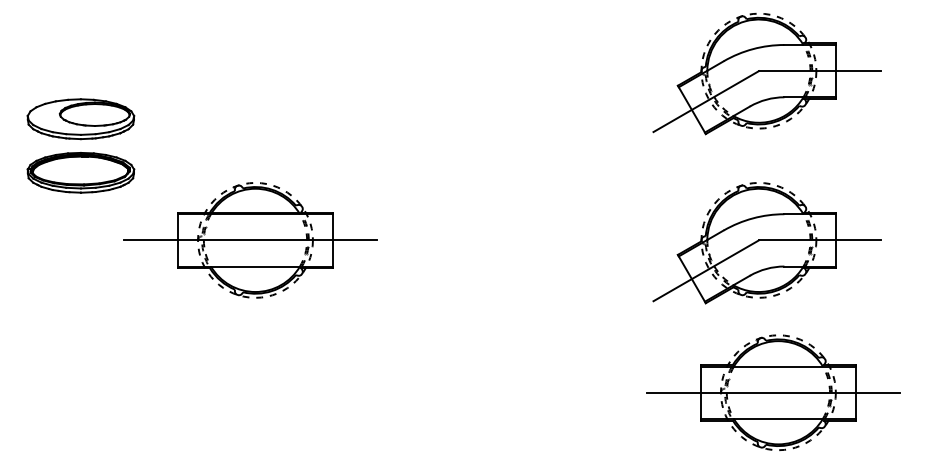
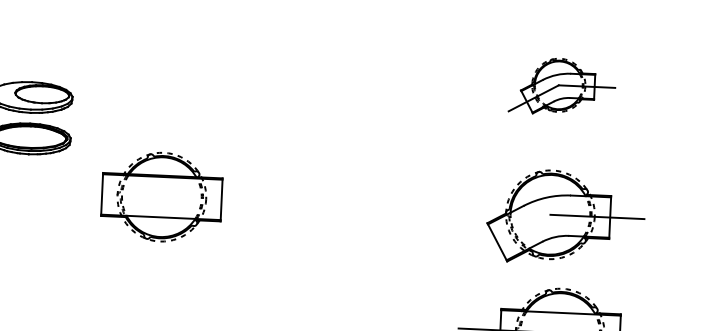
part: (766, 74) -> (562, 87), size x0.6
line: (250, 240) -> (158, 197), removed
line: (705, 270) -> (508, 236), removed

